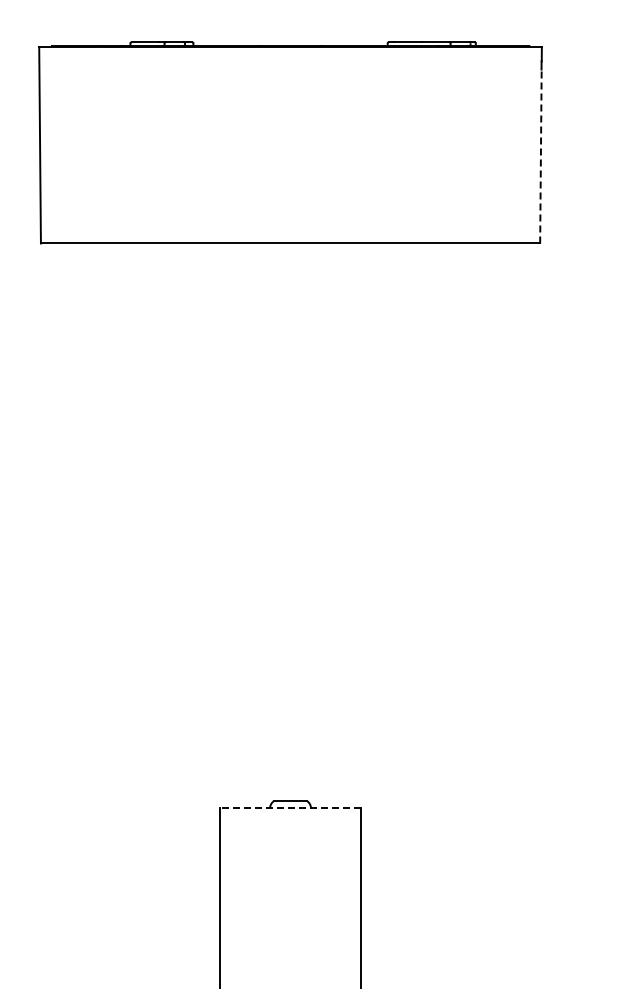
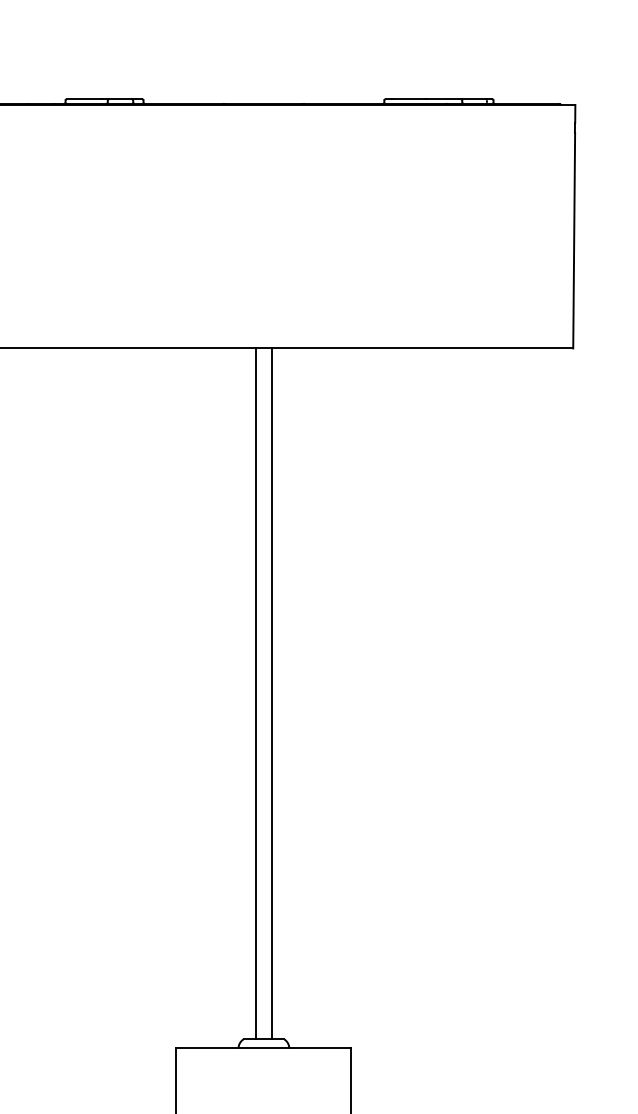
line: (540, 156) -> (573, 240), dashed -> solid
line: (284, 522) -> (256, 694), added
line: (296, 522) -> (271, 694), added
line: (290, 808) -> (263, 1048), dashed -> solid

